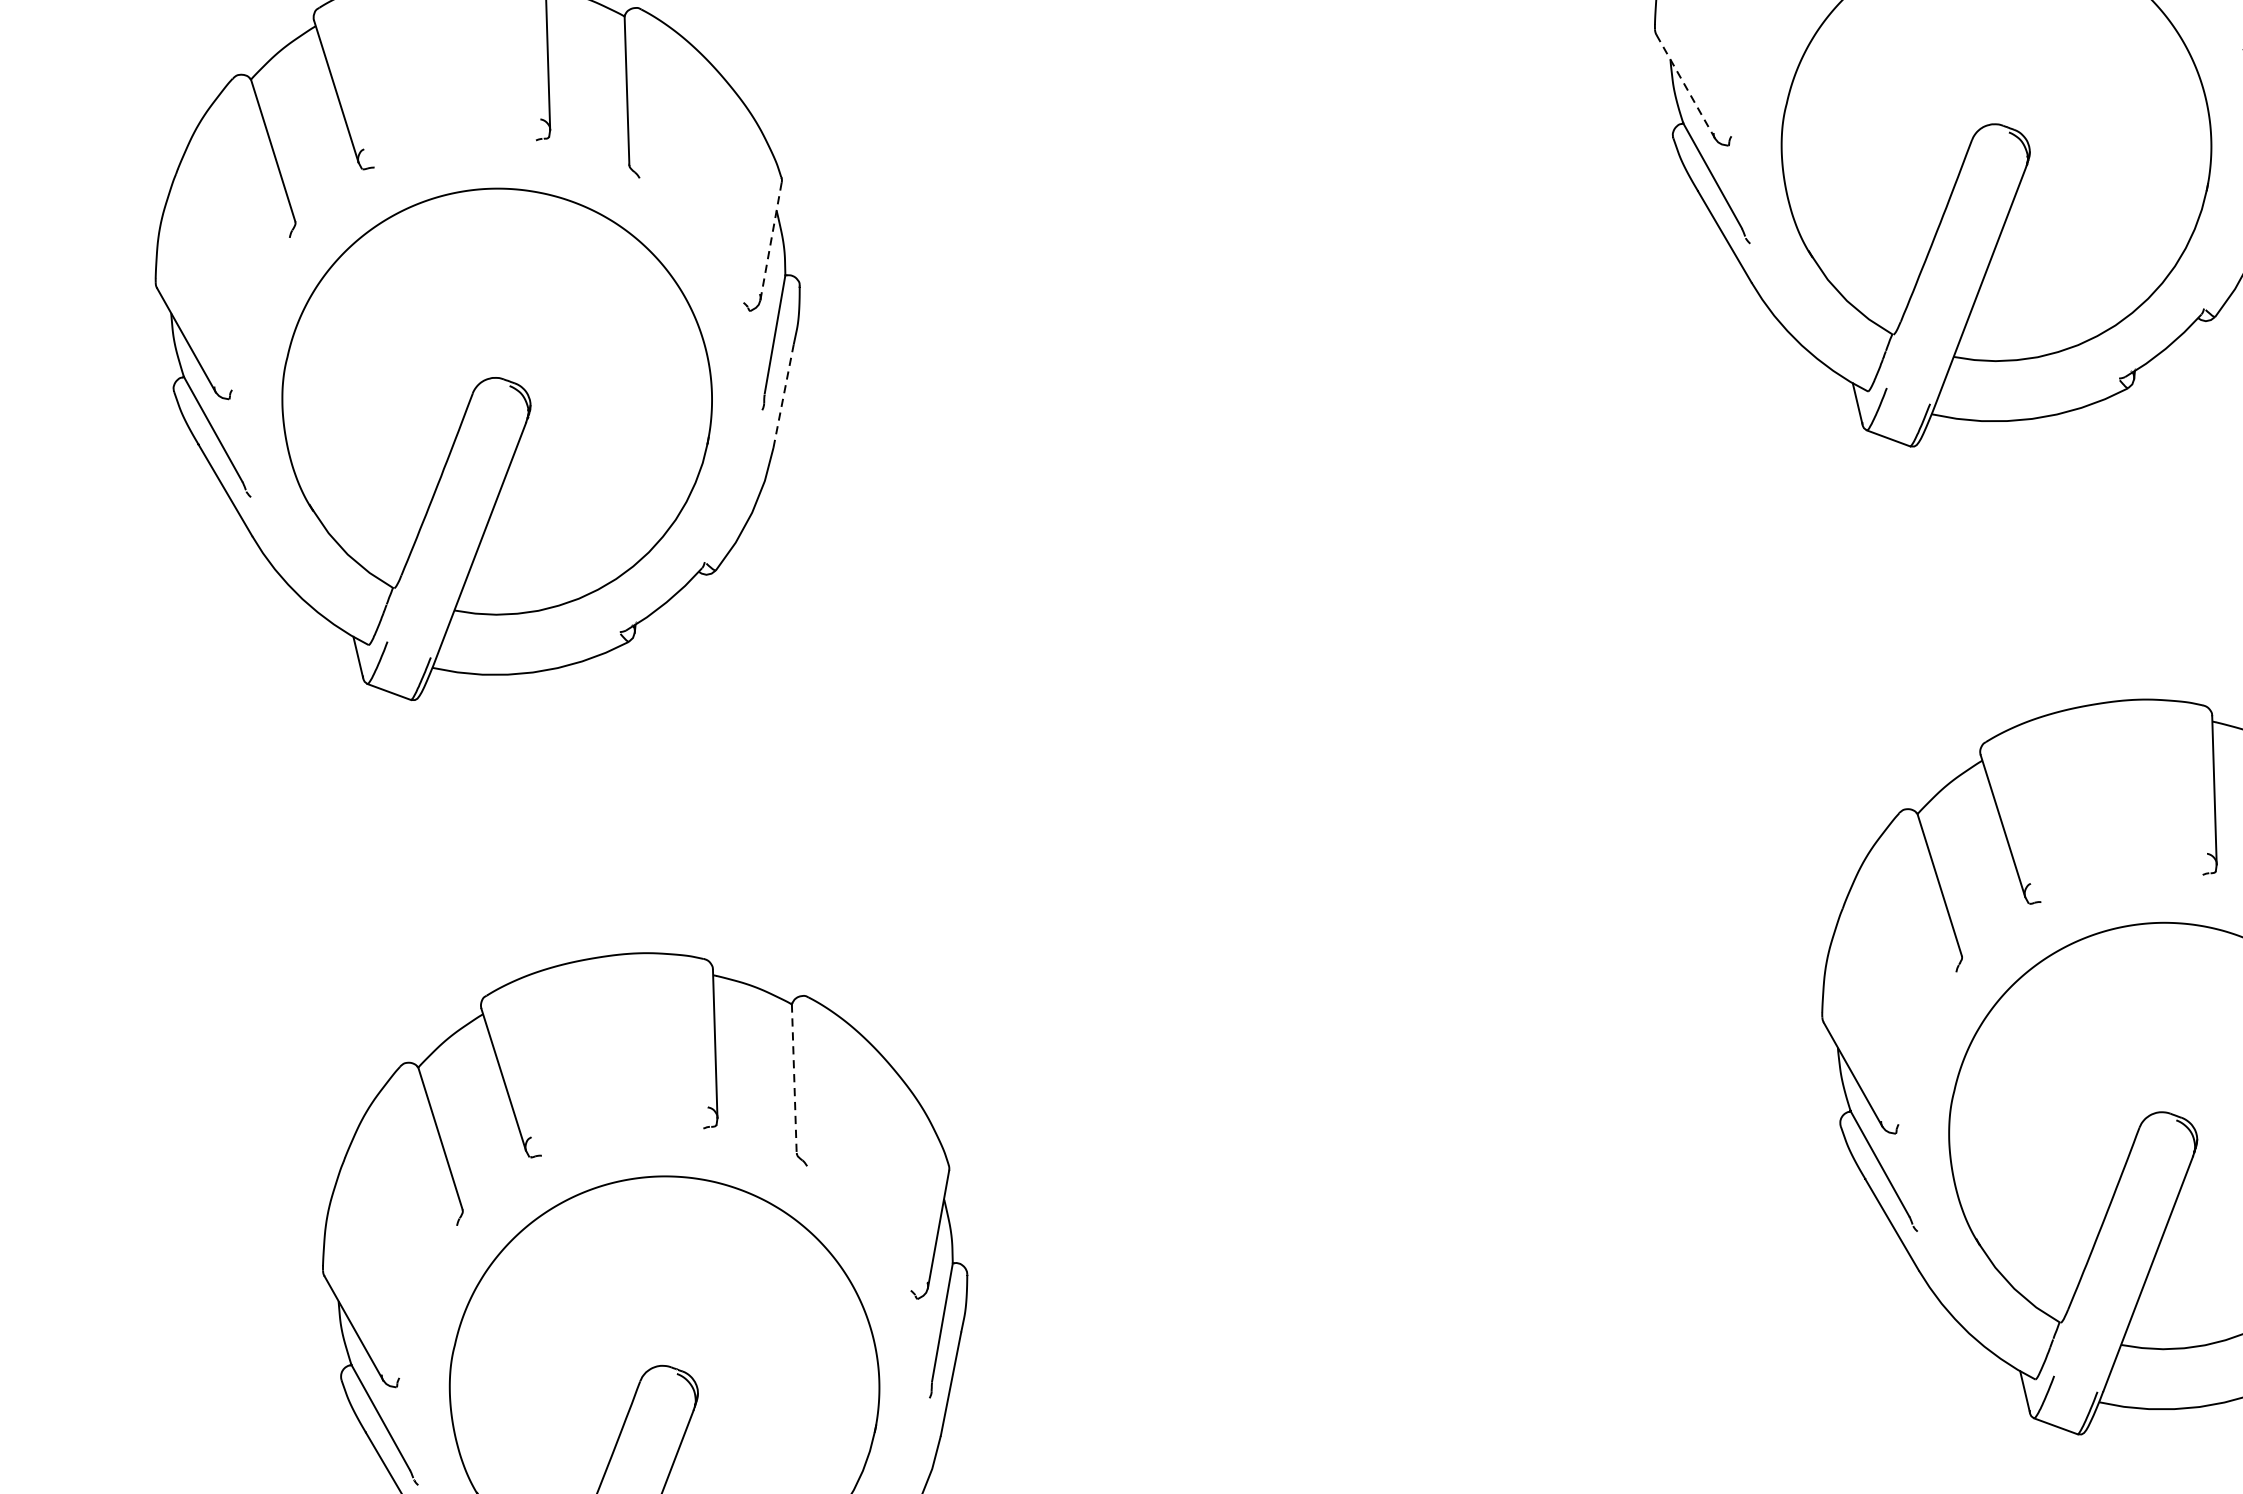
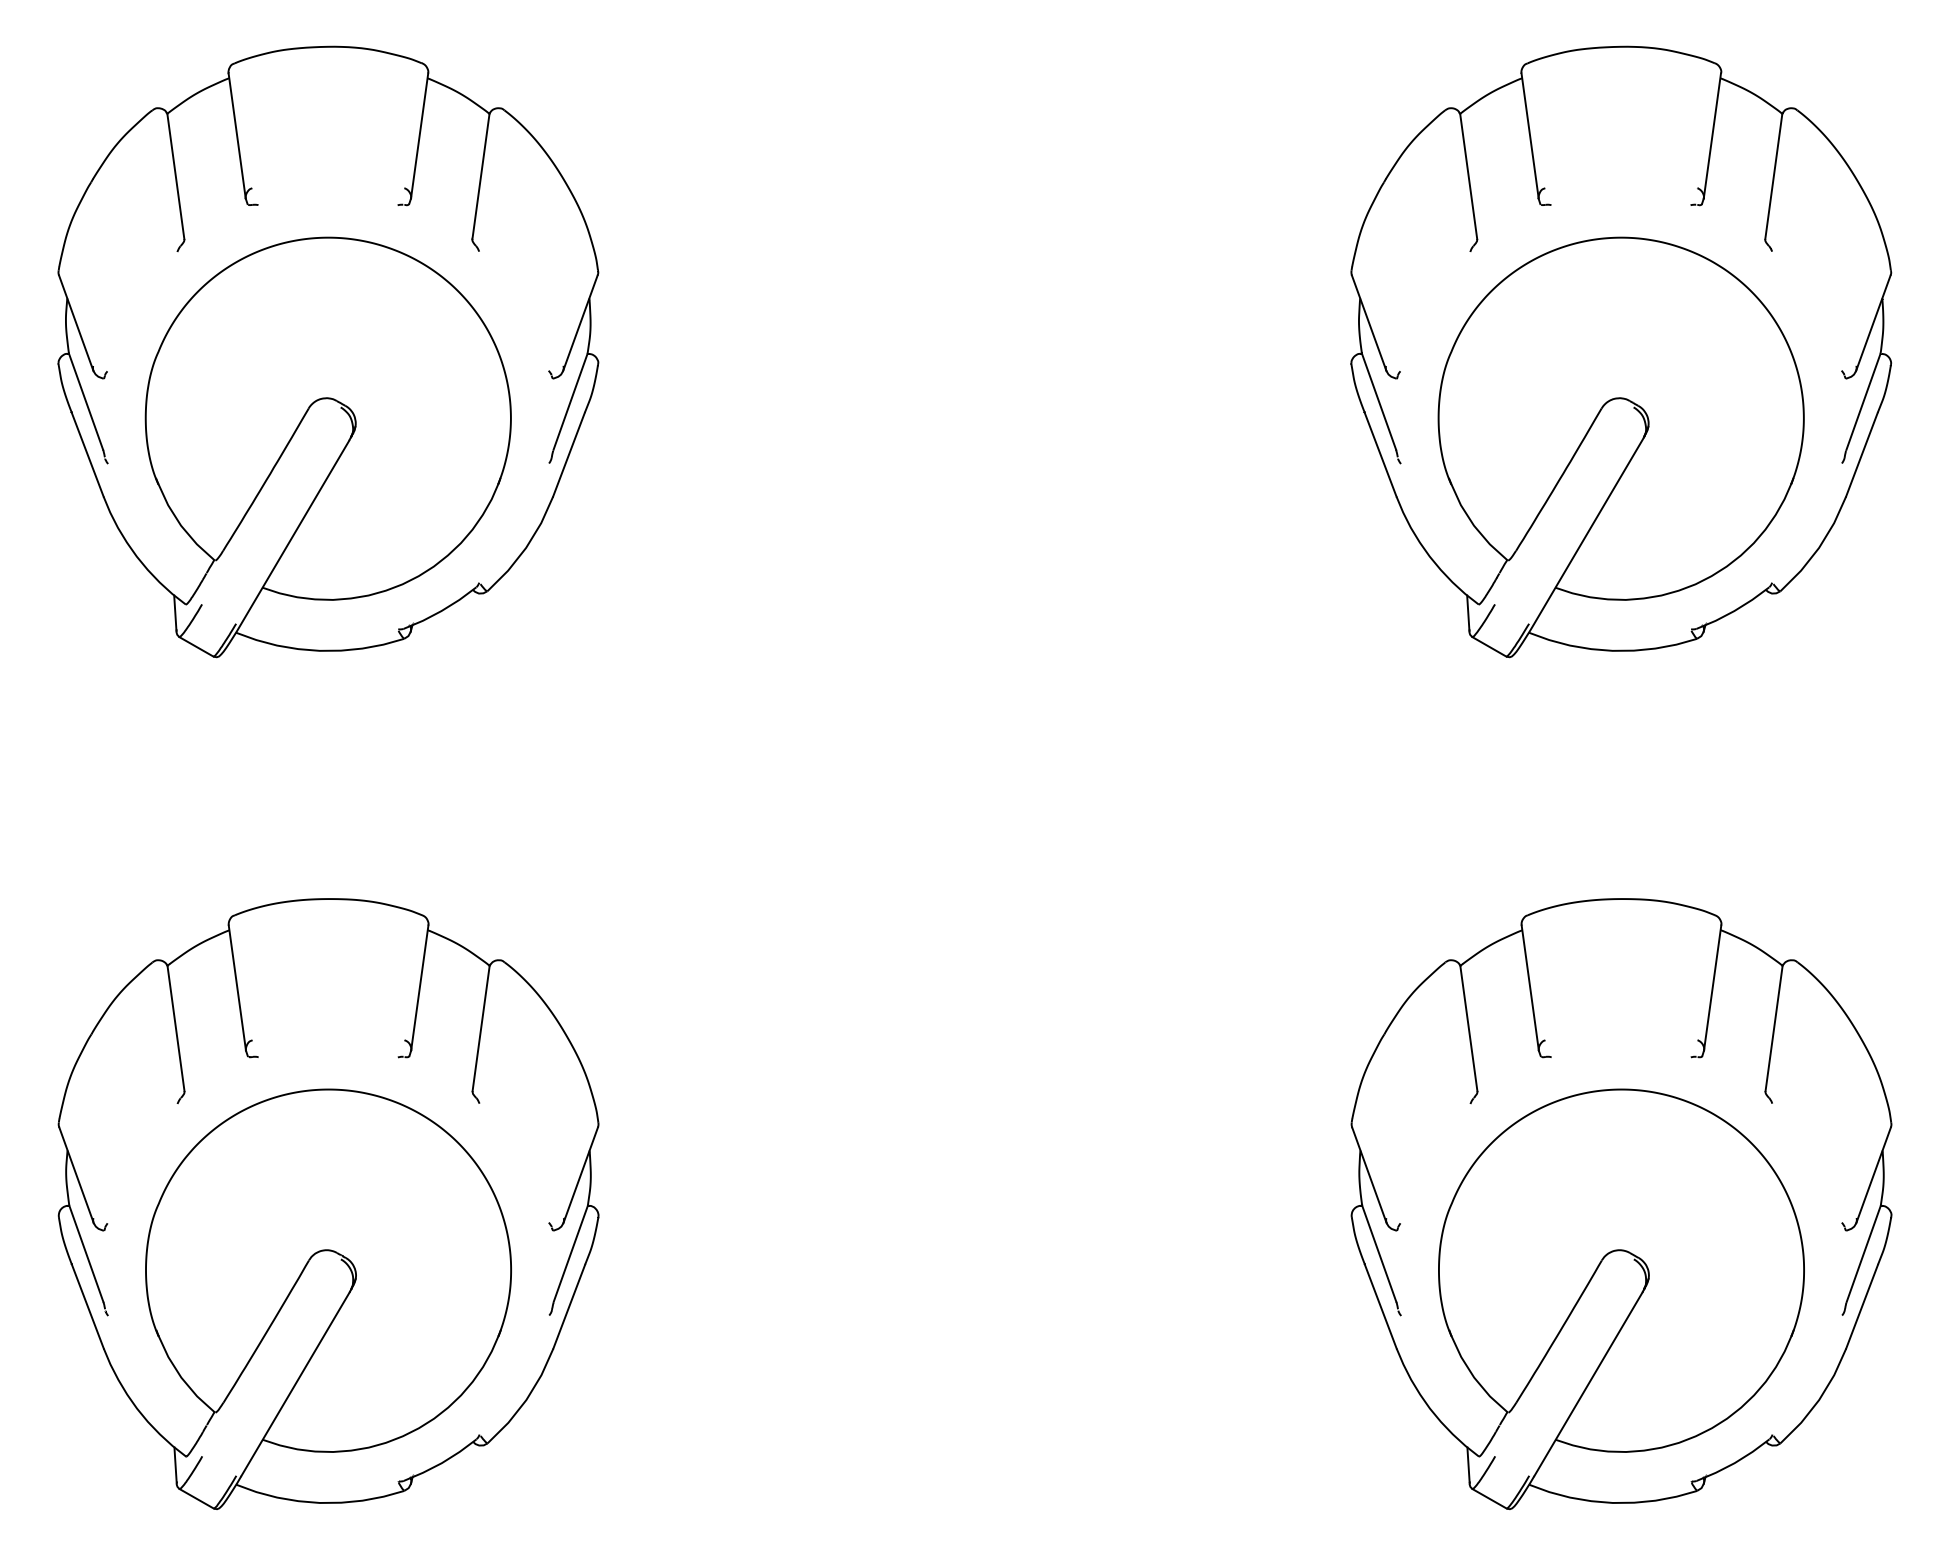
line: (1686, 86) -> (1369, 323), dashed -> solid
line: (771, 241) -> (580, 323), dashed -> solid
line: (783, 395) -> (568, 454), dashed -> solid
line: (794, 1078) -> (481, 1028), dashed -> solid

